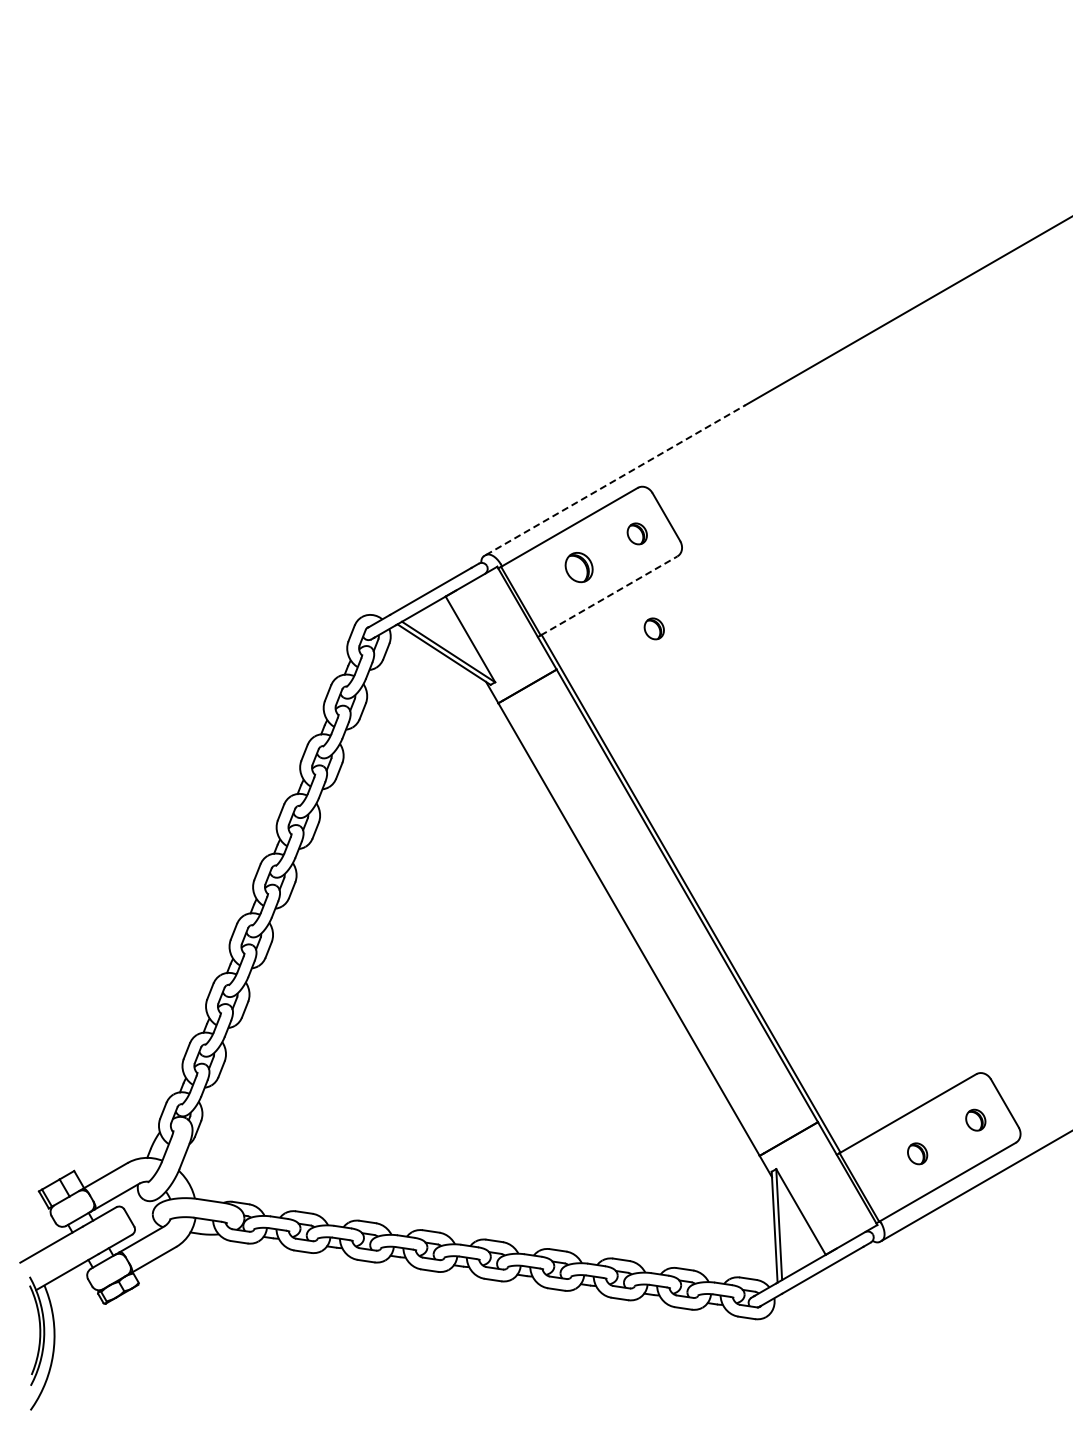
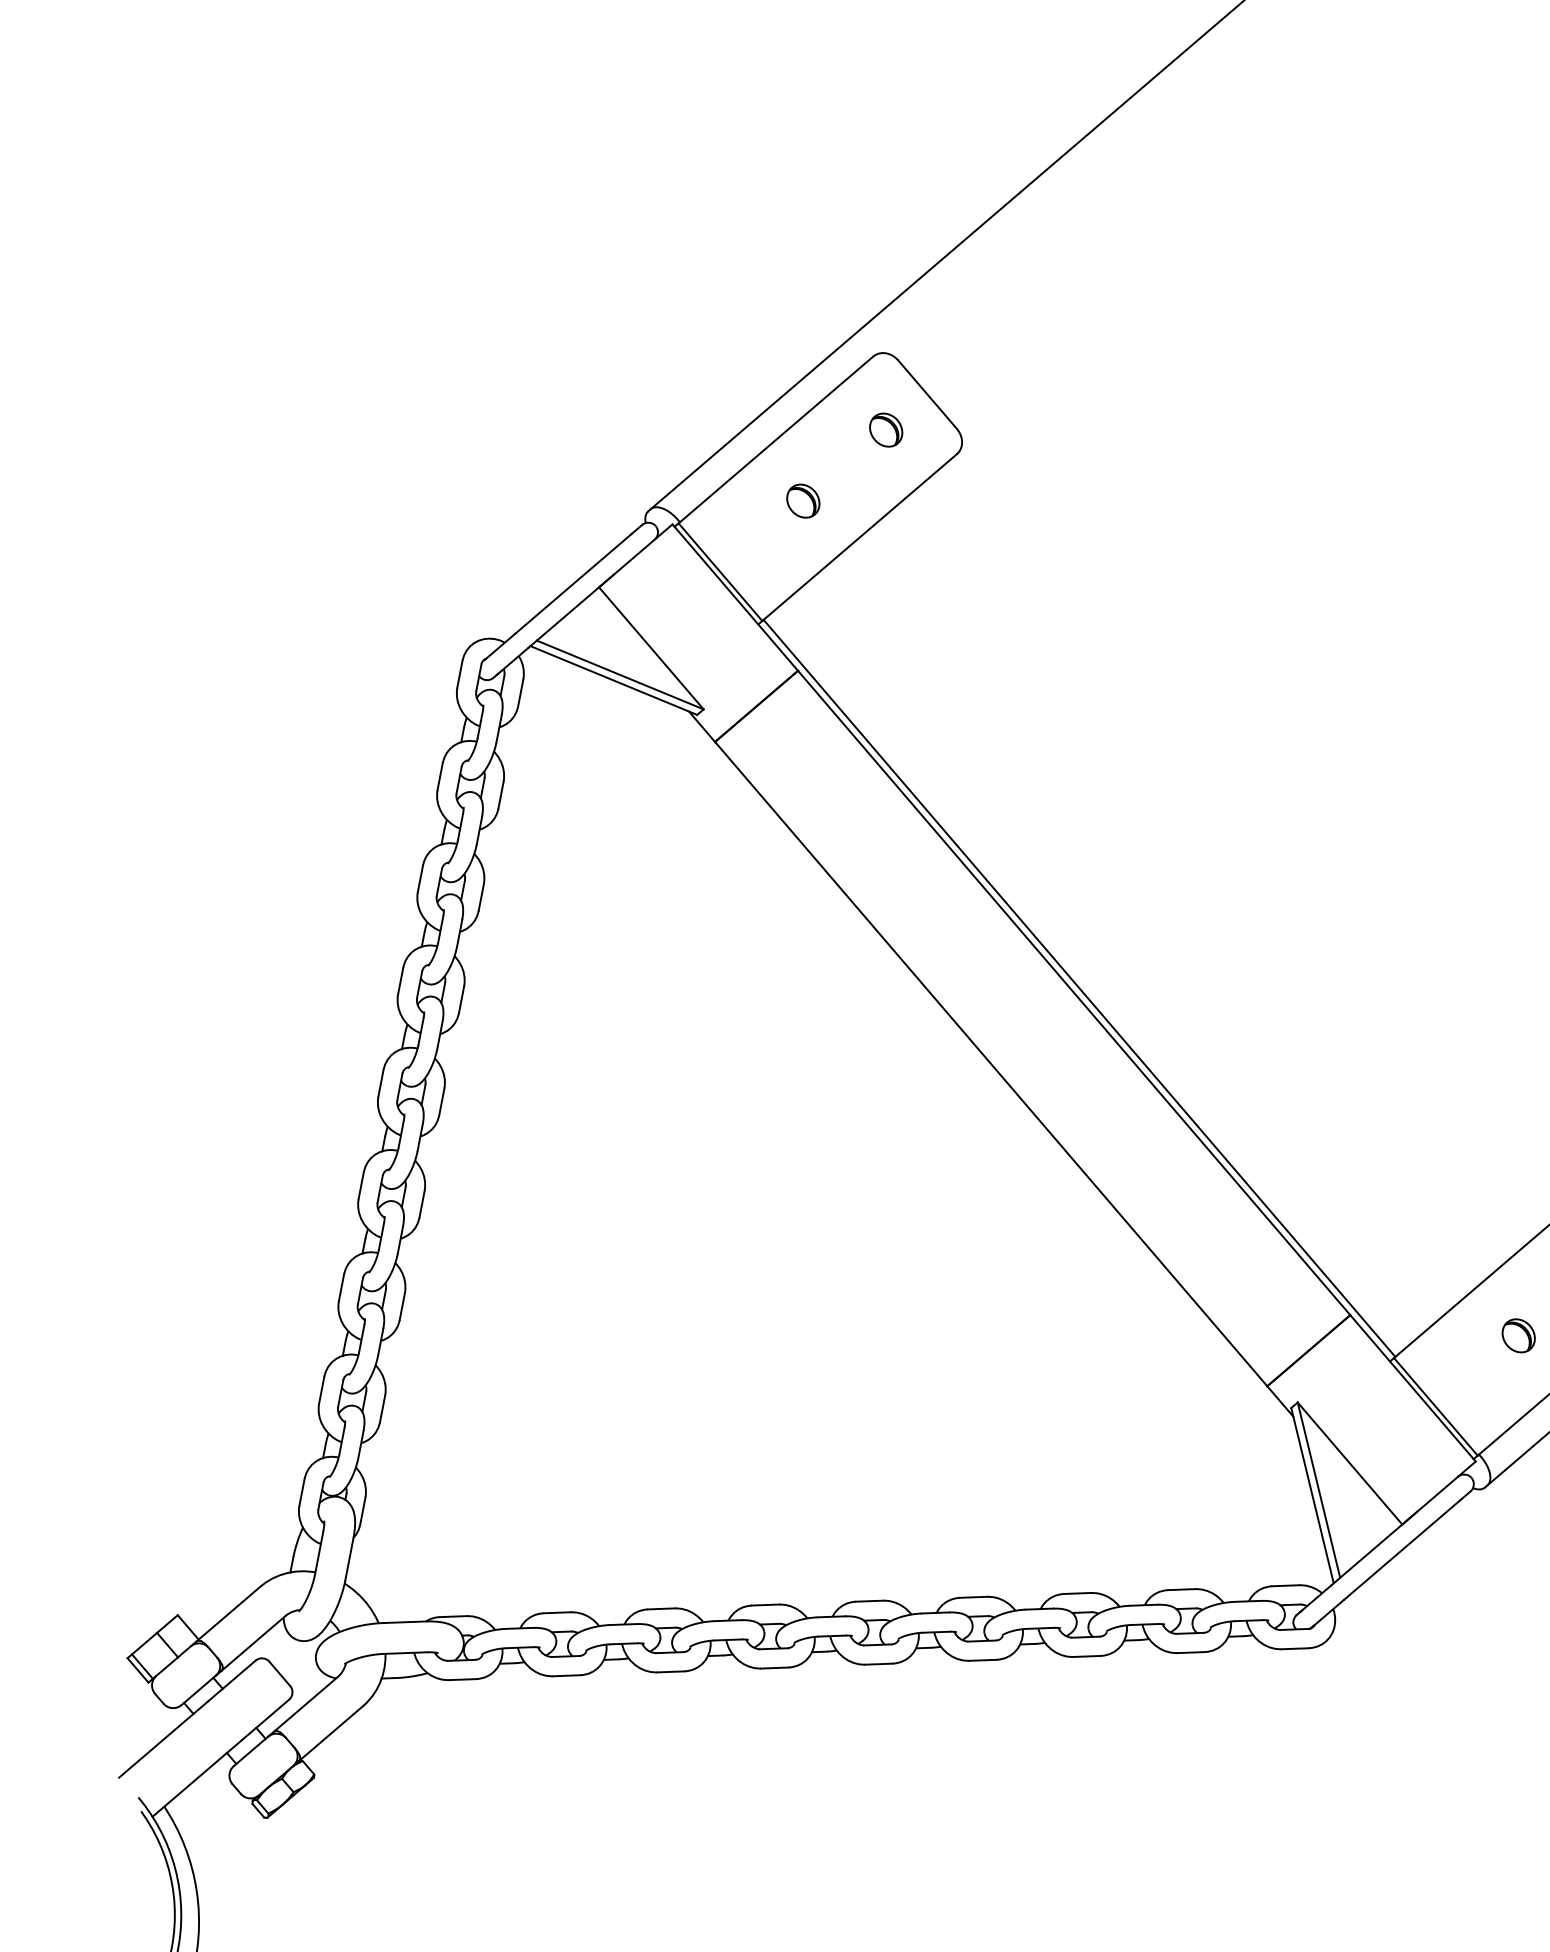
line: (615, 480) -> (835, 351), dashed -> solid
part: (578, 567) -> (802, 501), size x0.71
line: (609, 595) -> (860, 536), dashed -> solid
part: (653, 628) -> (940, 576), removed

